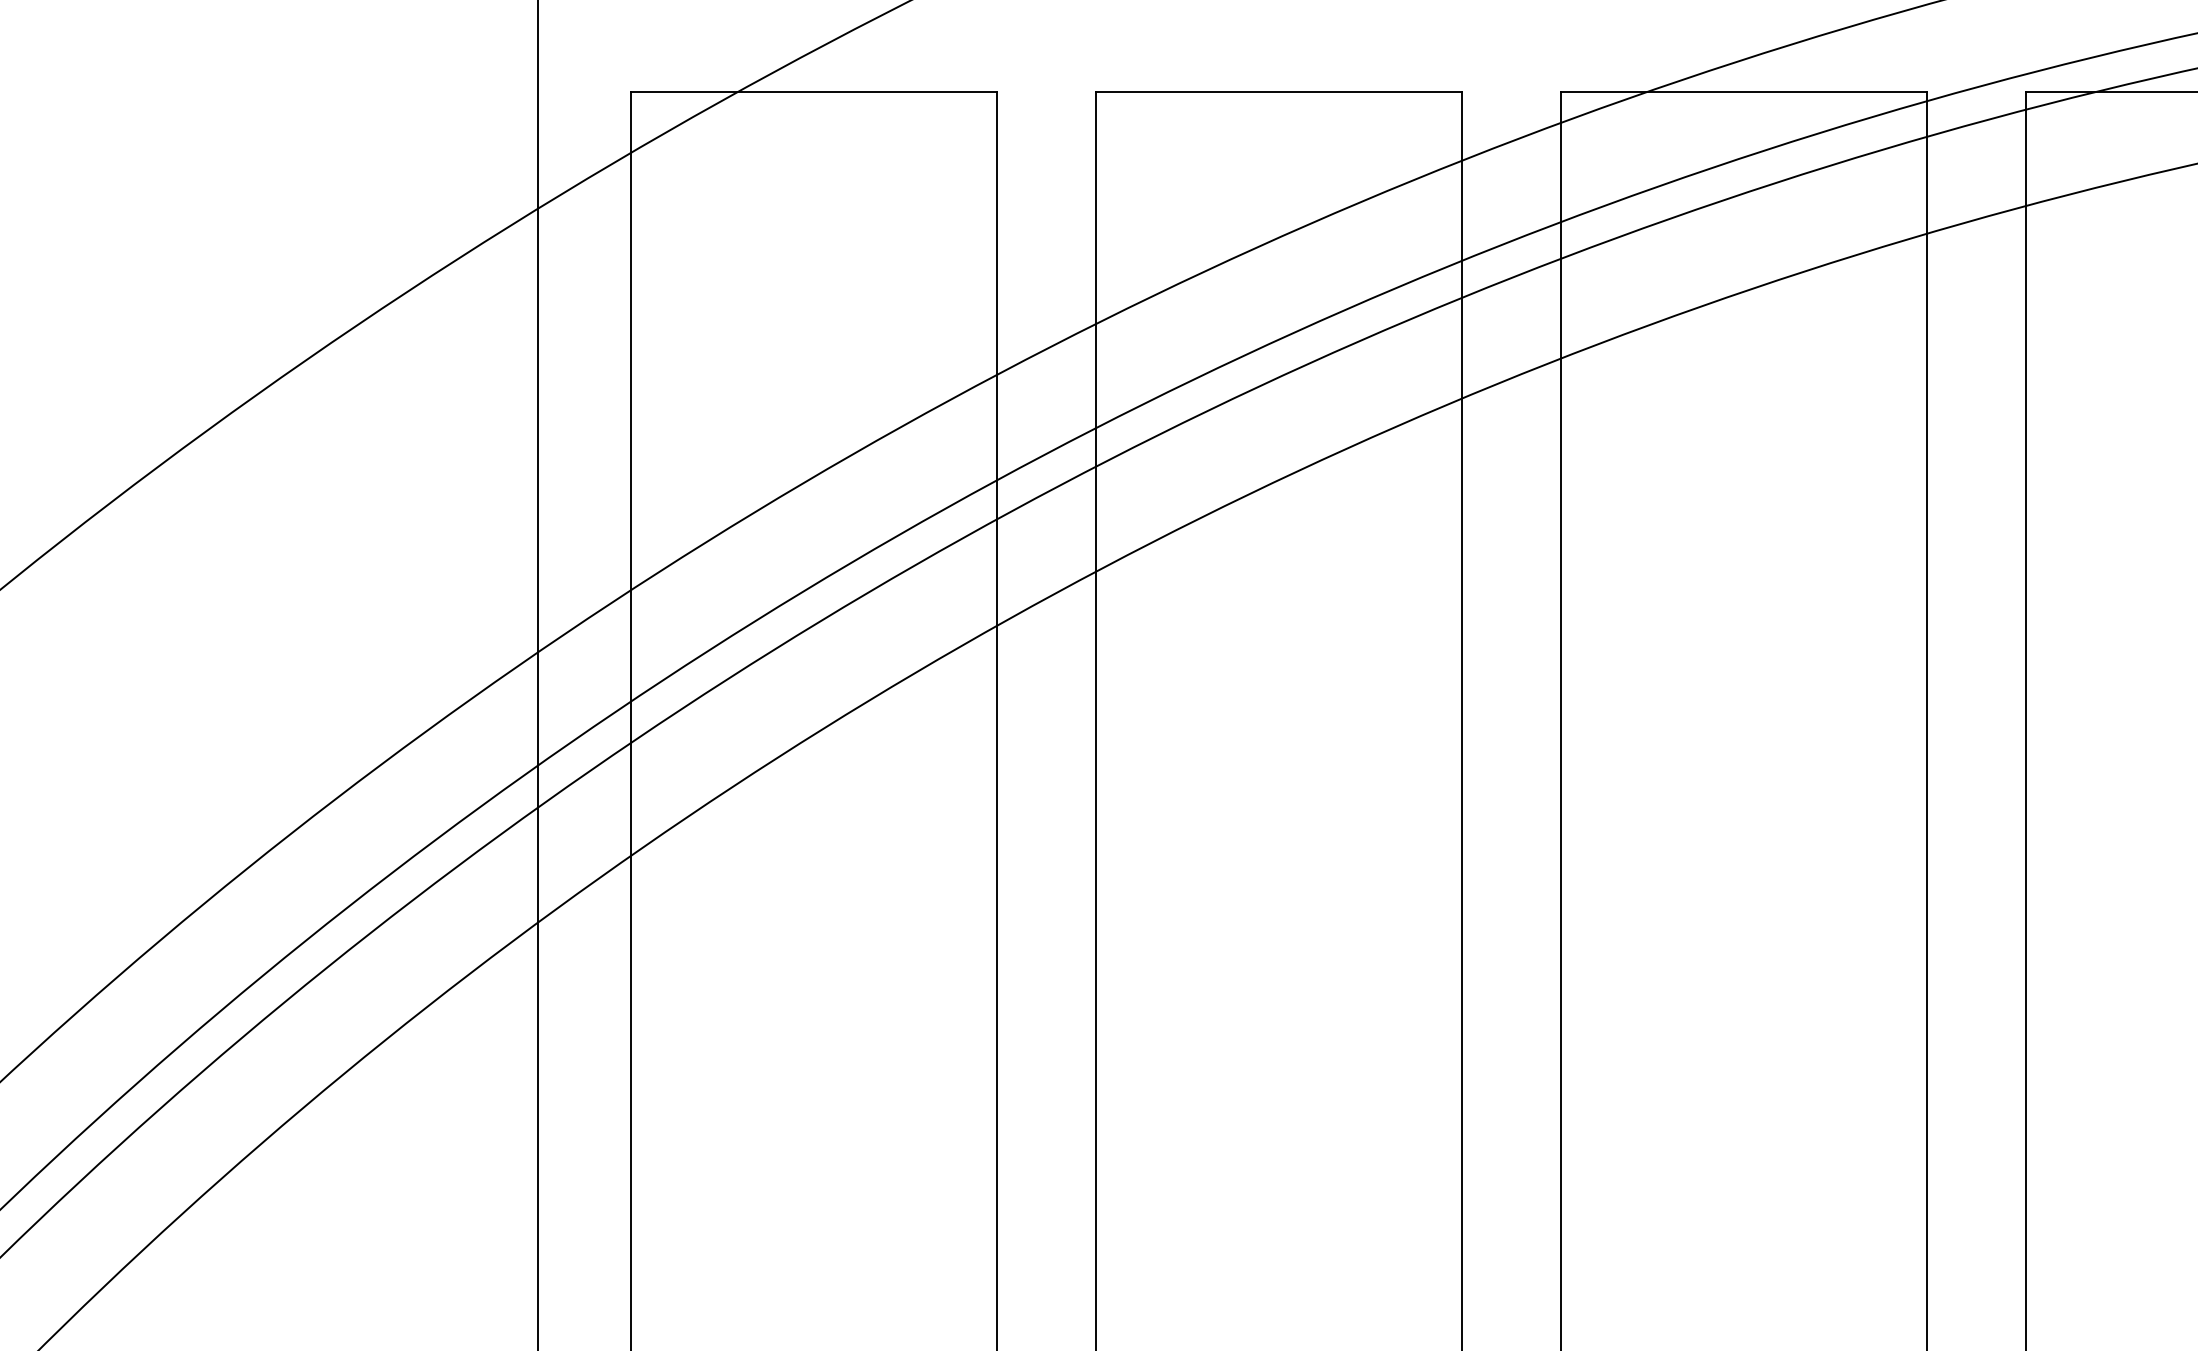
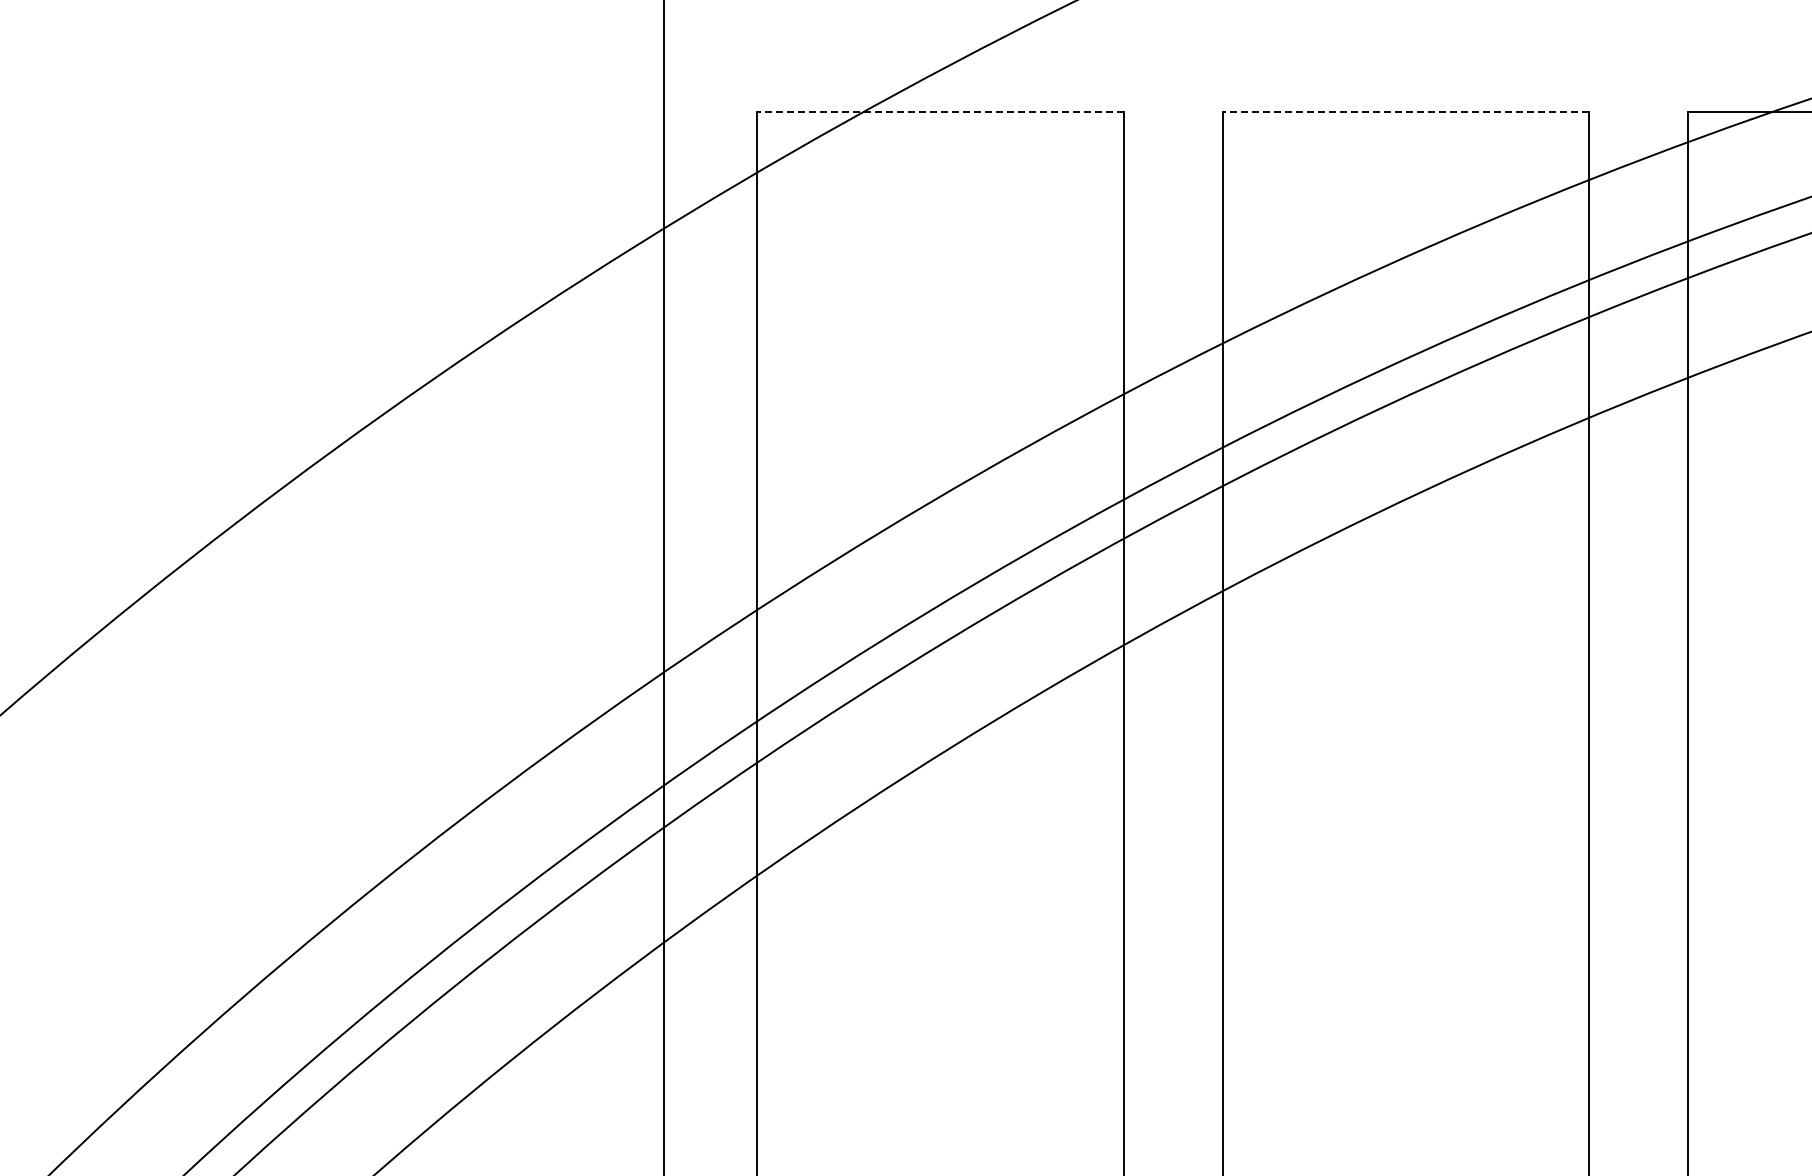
line: (813, 92) -> (940, 111), solid -> dashed
line: (1278, 92) -> (1405, 111), solid -> dashed

